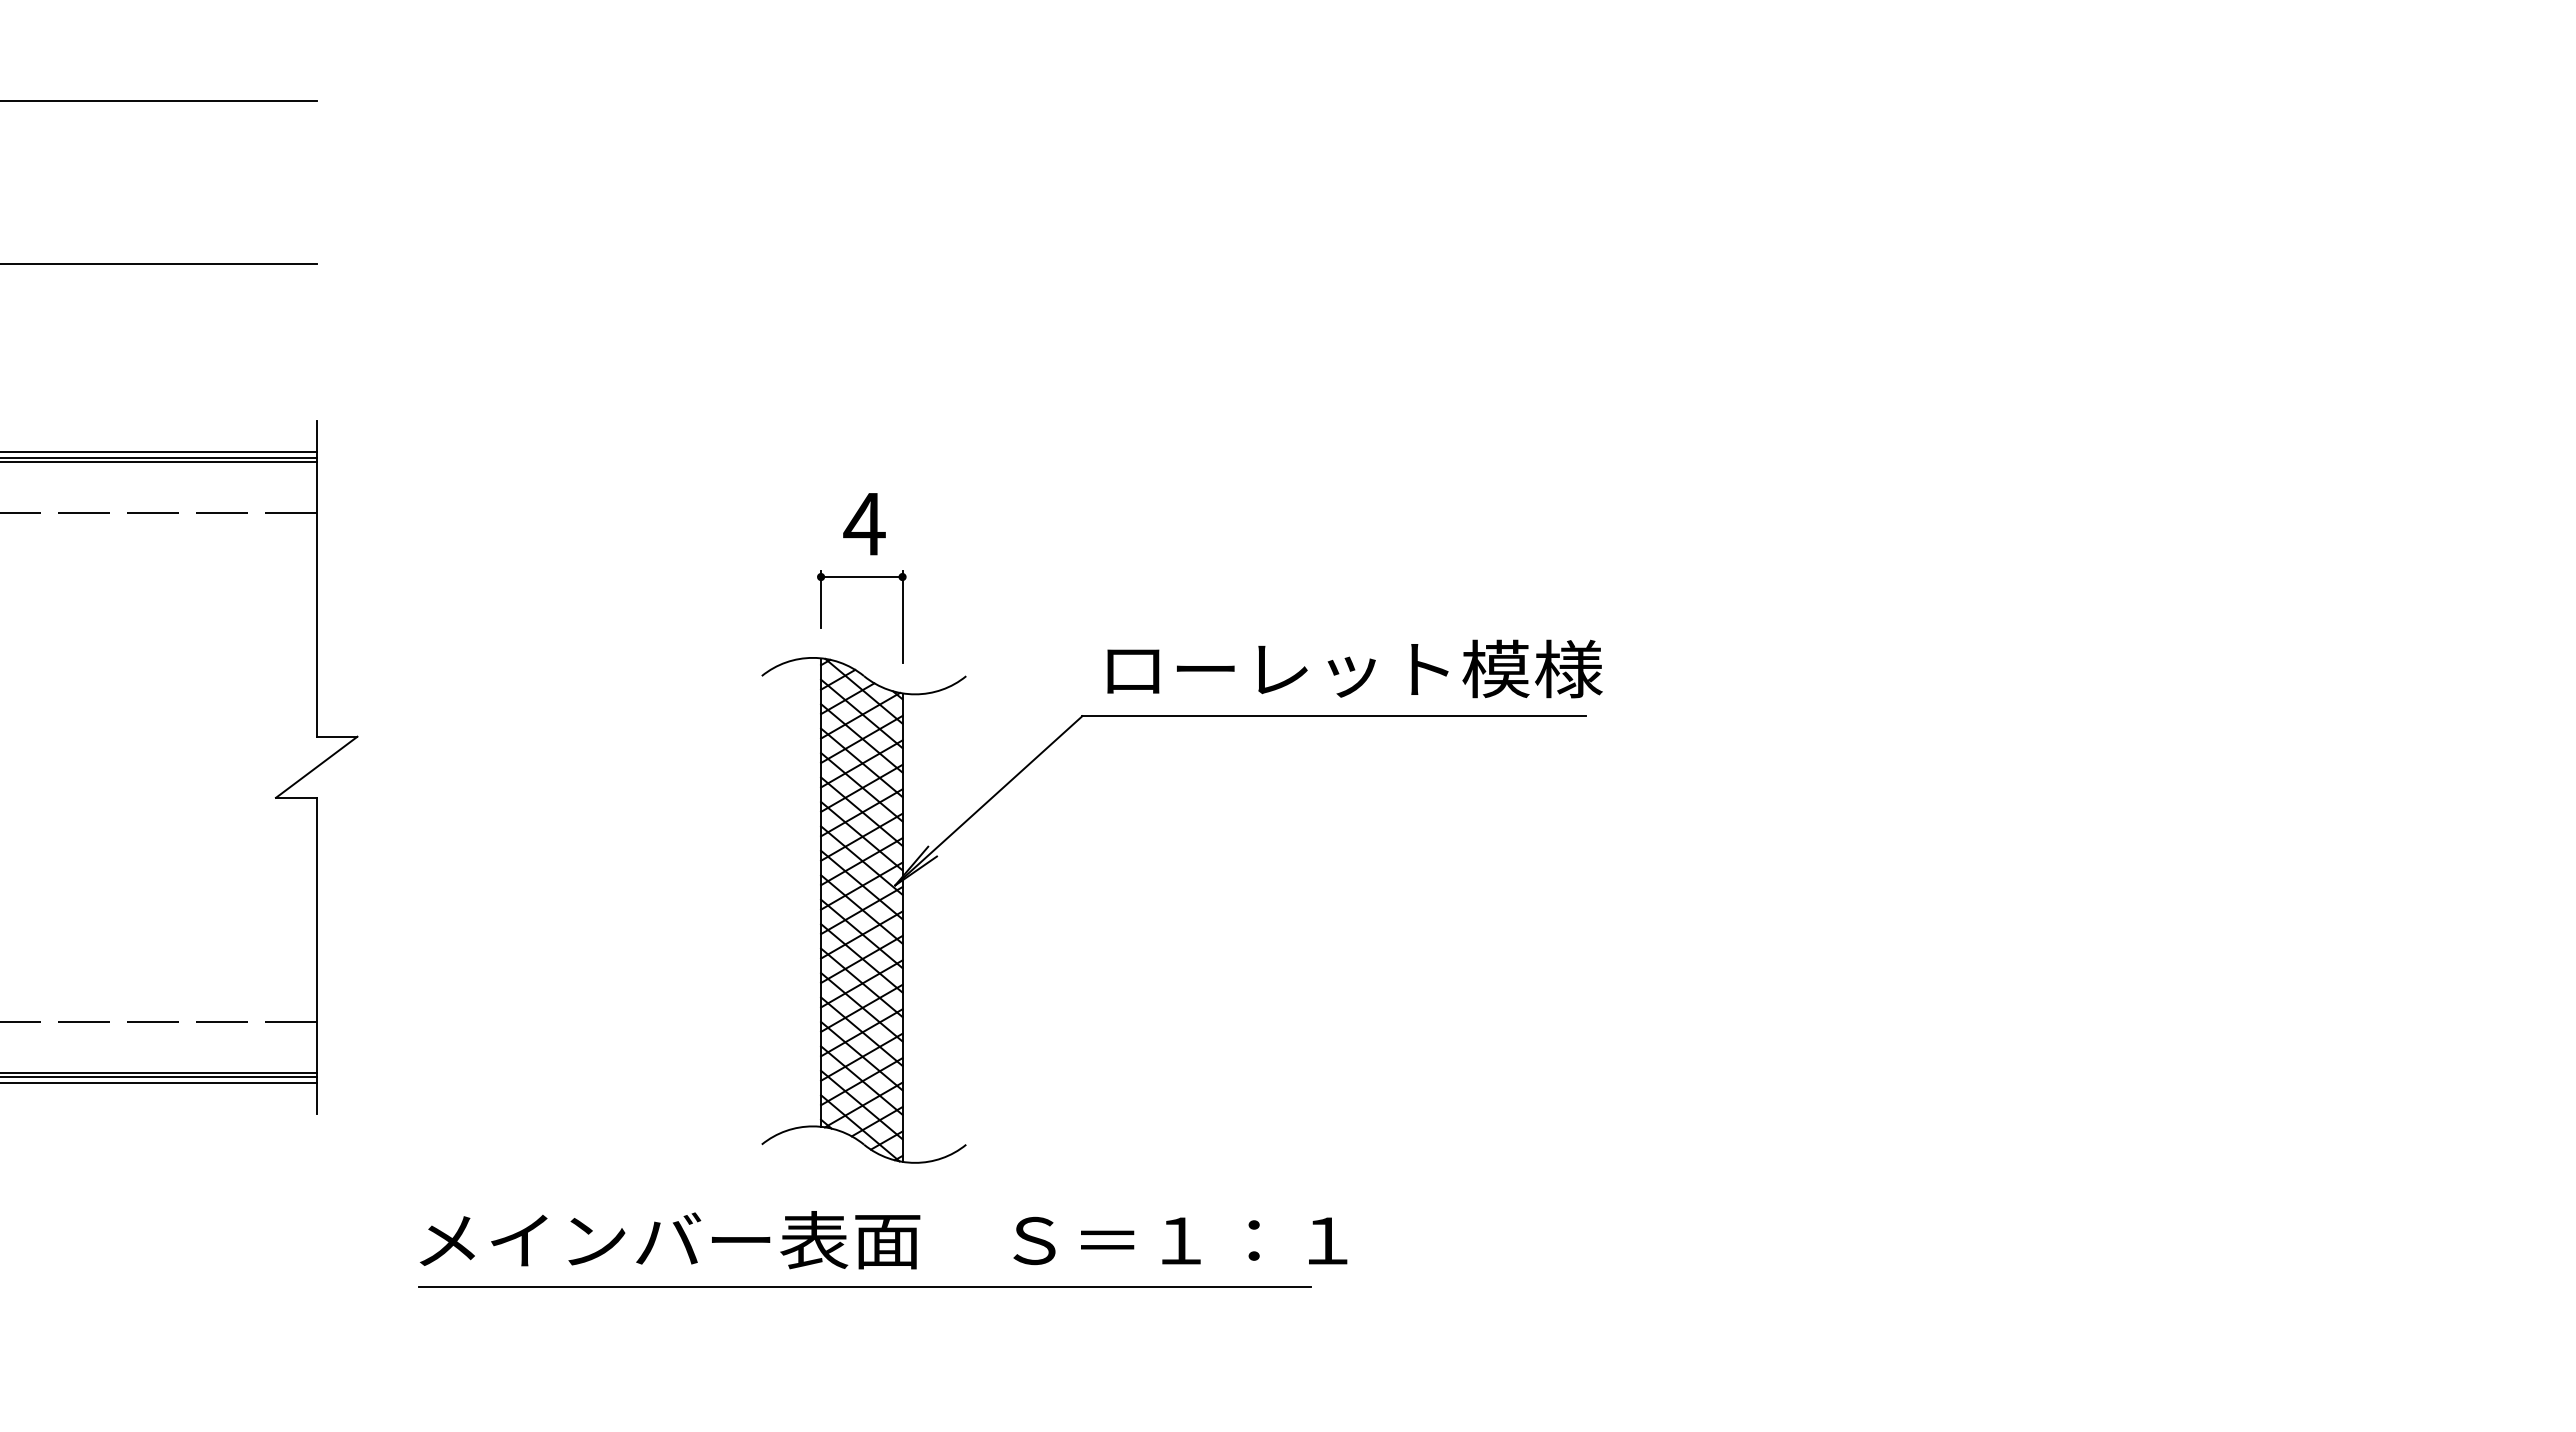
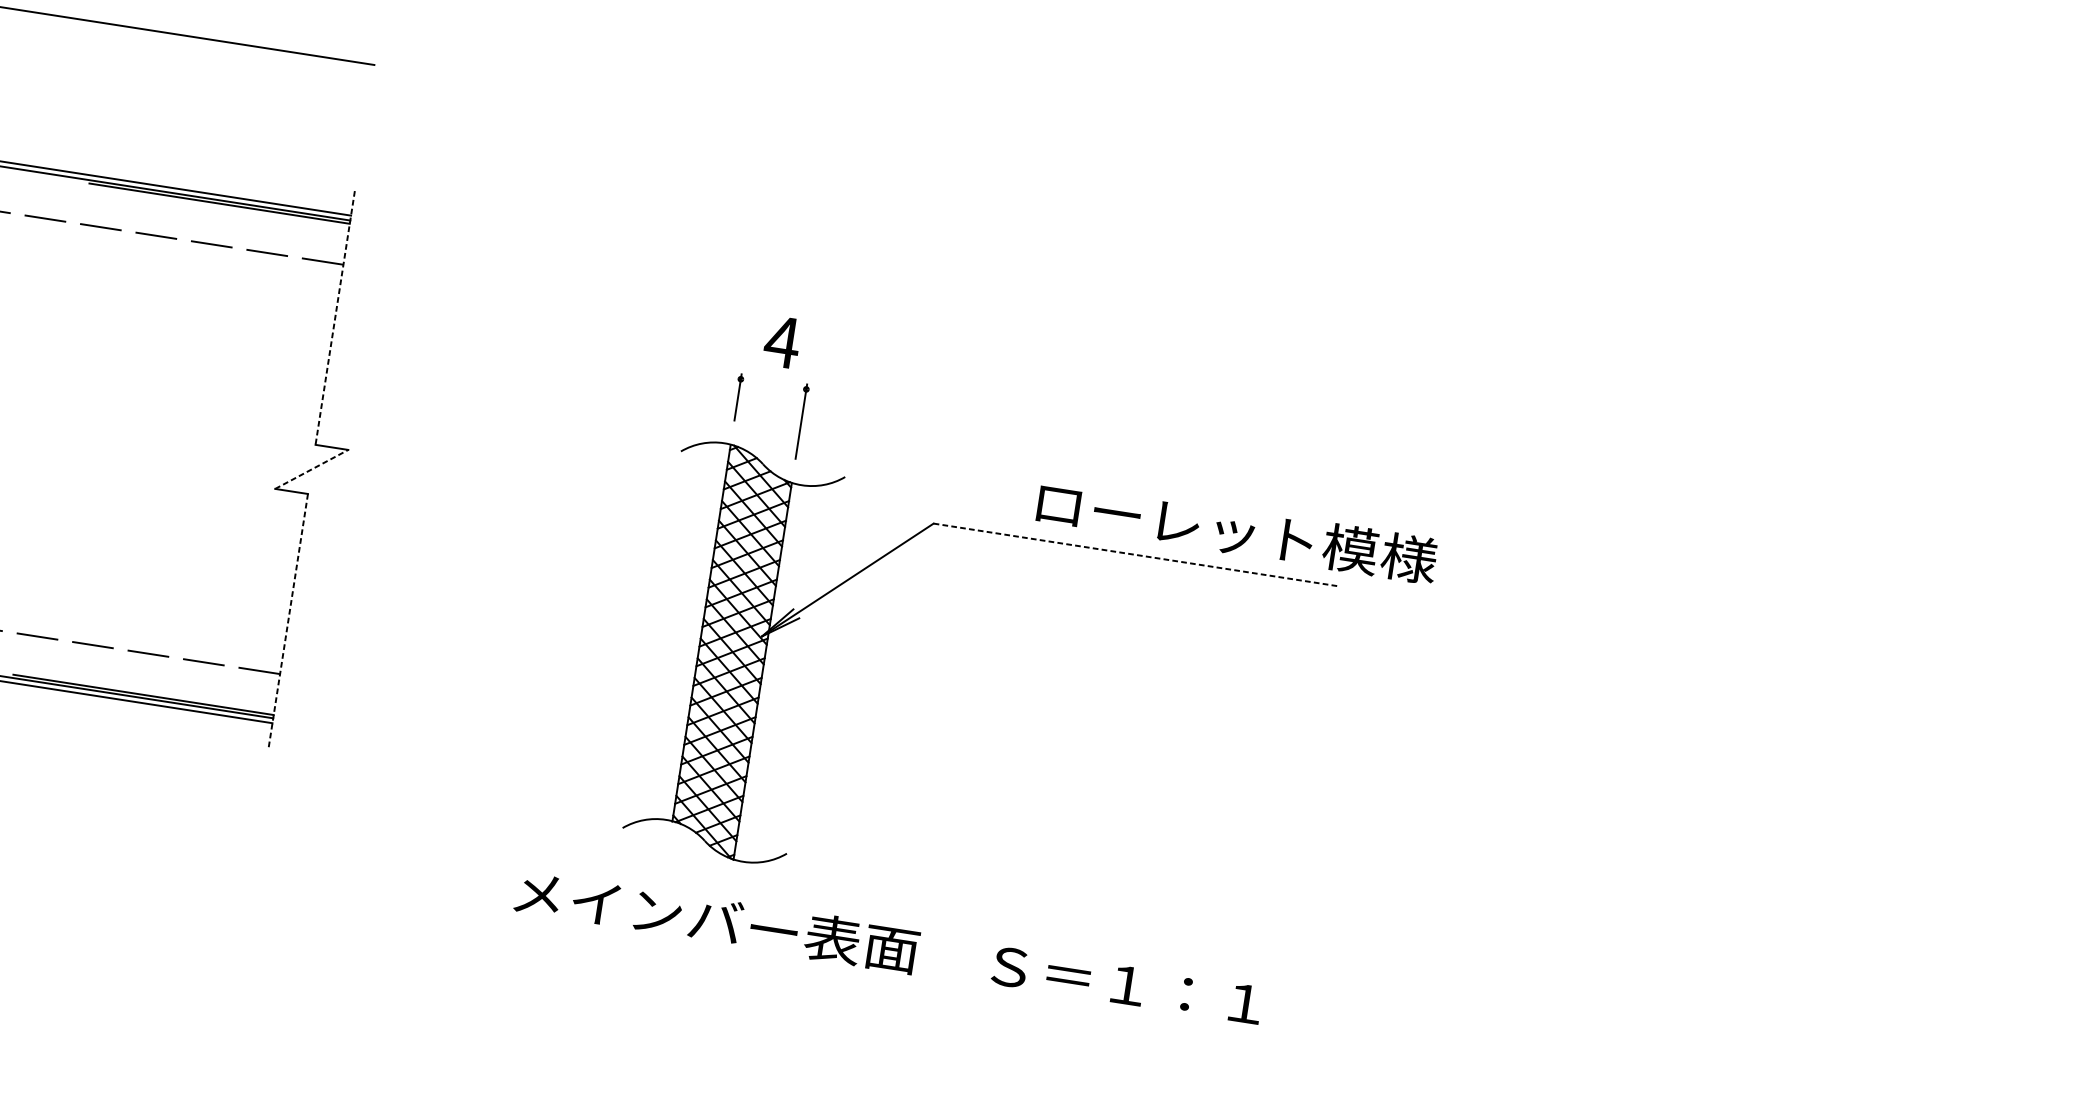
line: (861, 577) -> (773, 384), removed
line: (316, 578) -> (335, 317), solid -> dashed
text: (1354, 668) -> (1237, 531), moved
line: (1334, 716) -> (1136, 555), solid -> dashed
line: (316, 767) -> (311, 469), solid -> dashed
line: (316, 955) -> (288, 620), solid -> dashed
text: (883, 1240) -> (888, 948), moved
line: (864, 1286) -> (687, 954), removed

